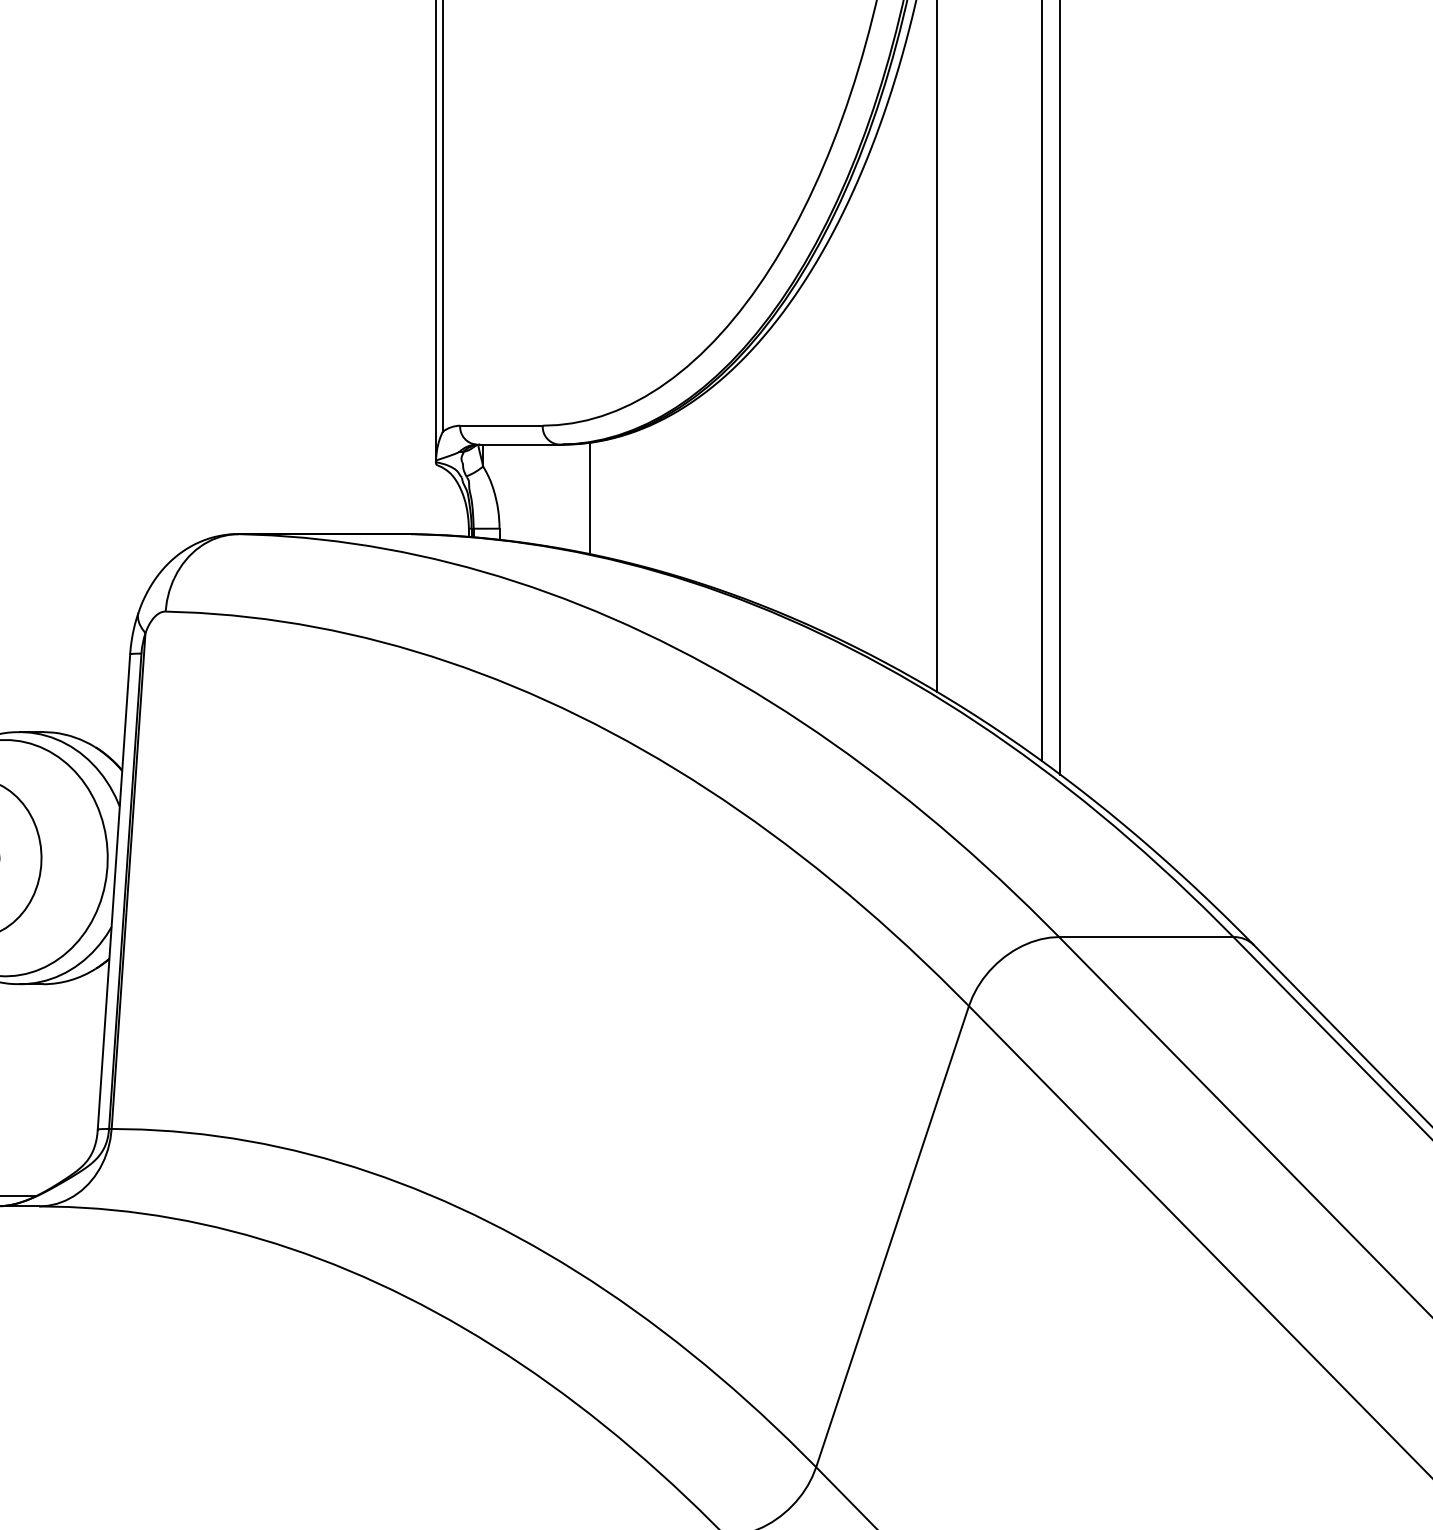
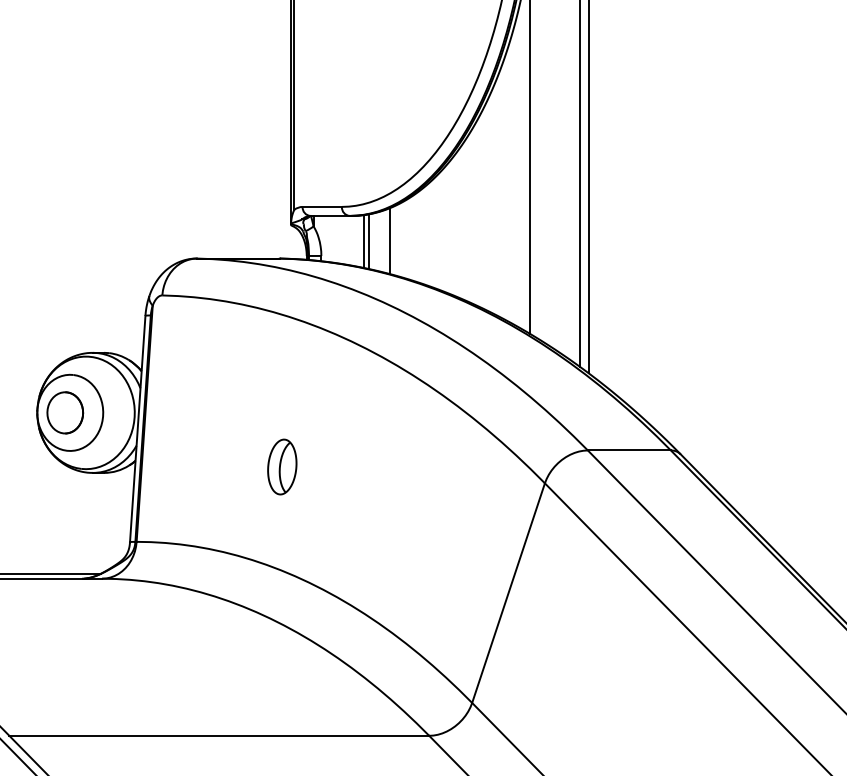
line: (598, 498) -> (368, 241), added
line: (642, 498) -> (389, 241), added
part: (417, 970) -> (282, 466), added

